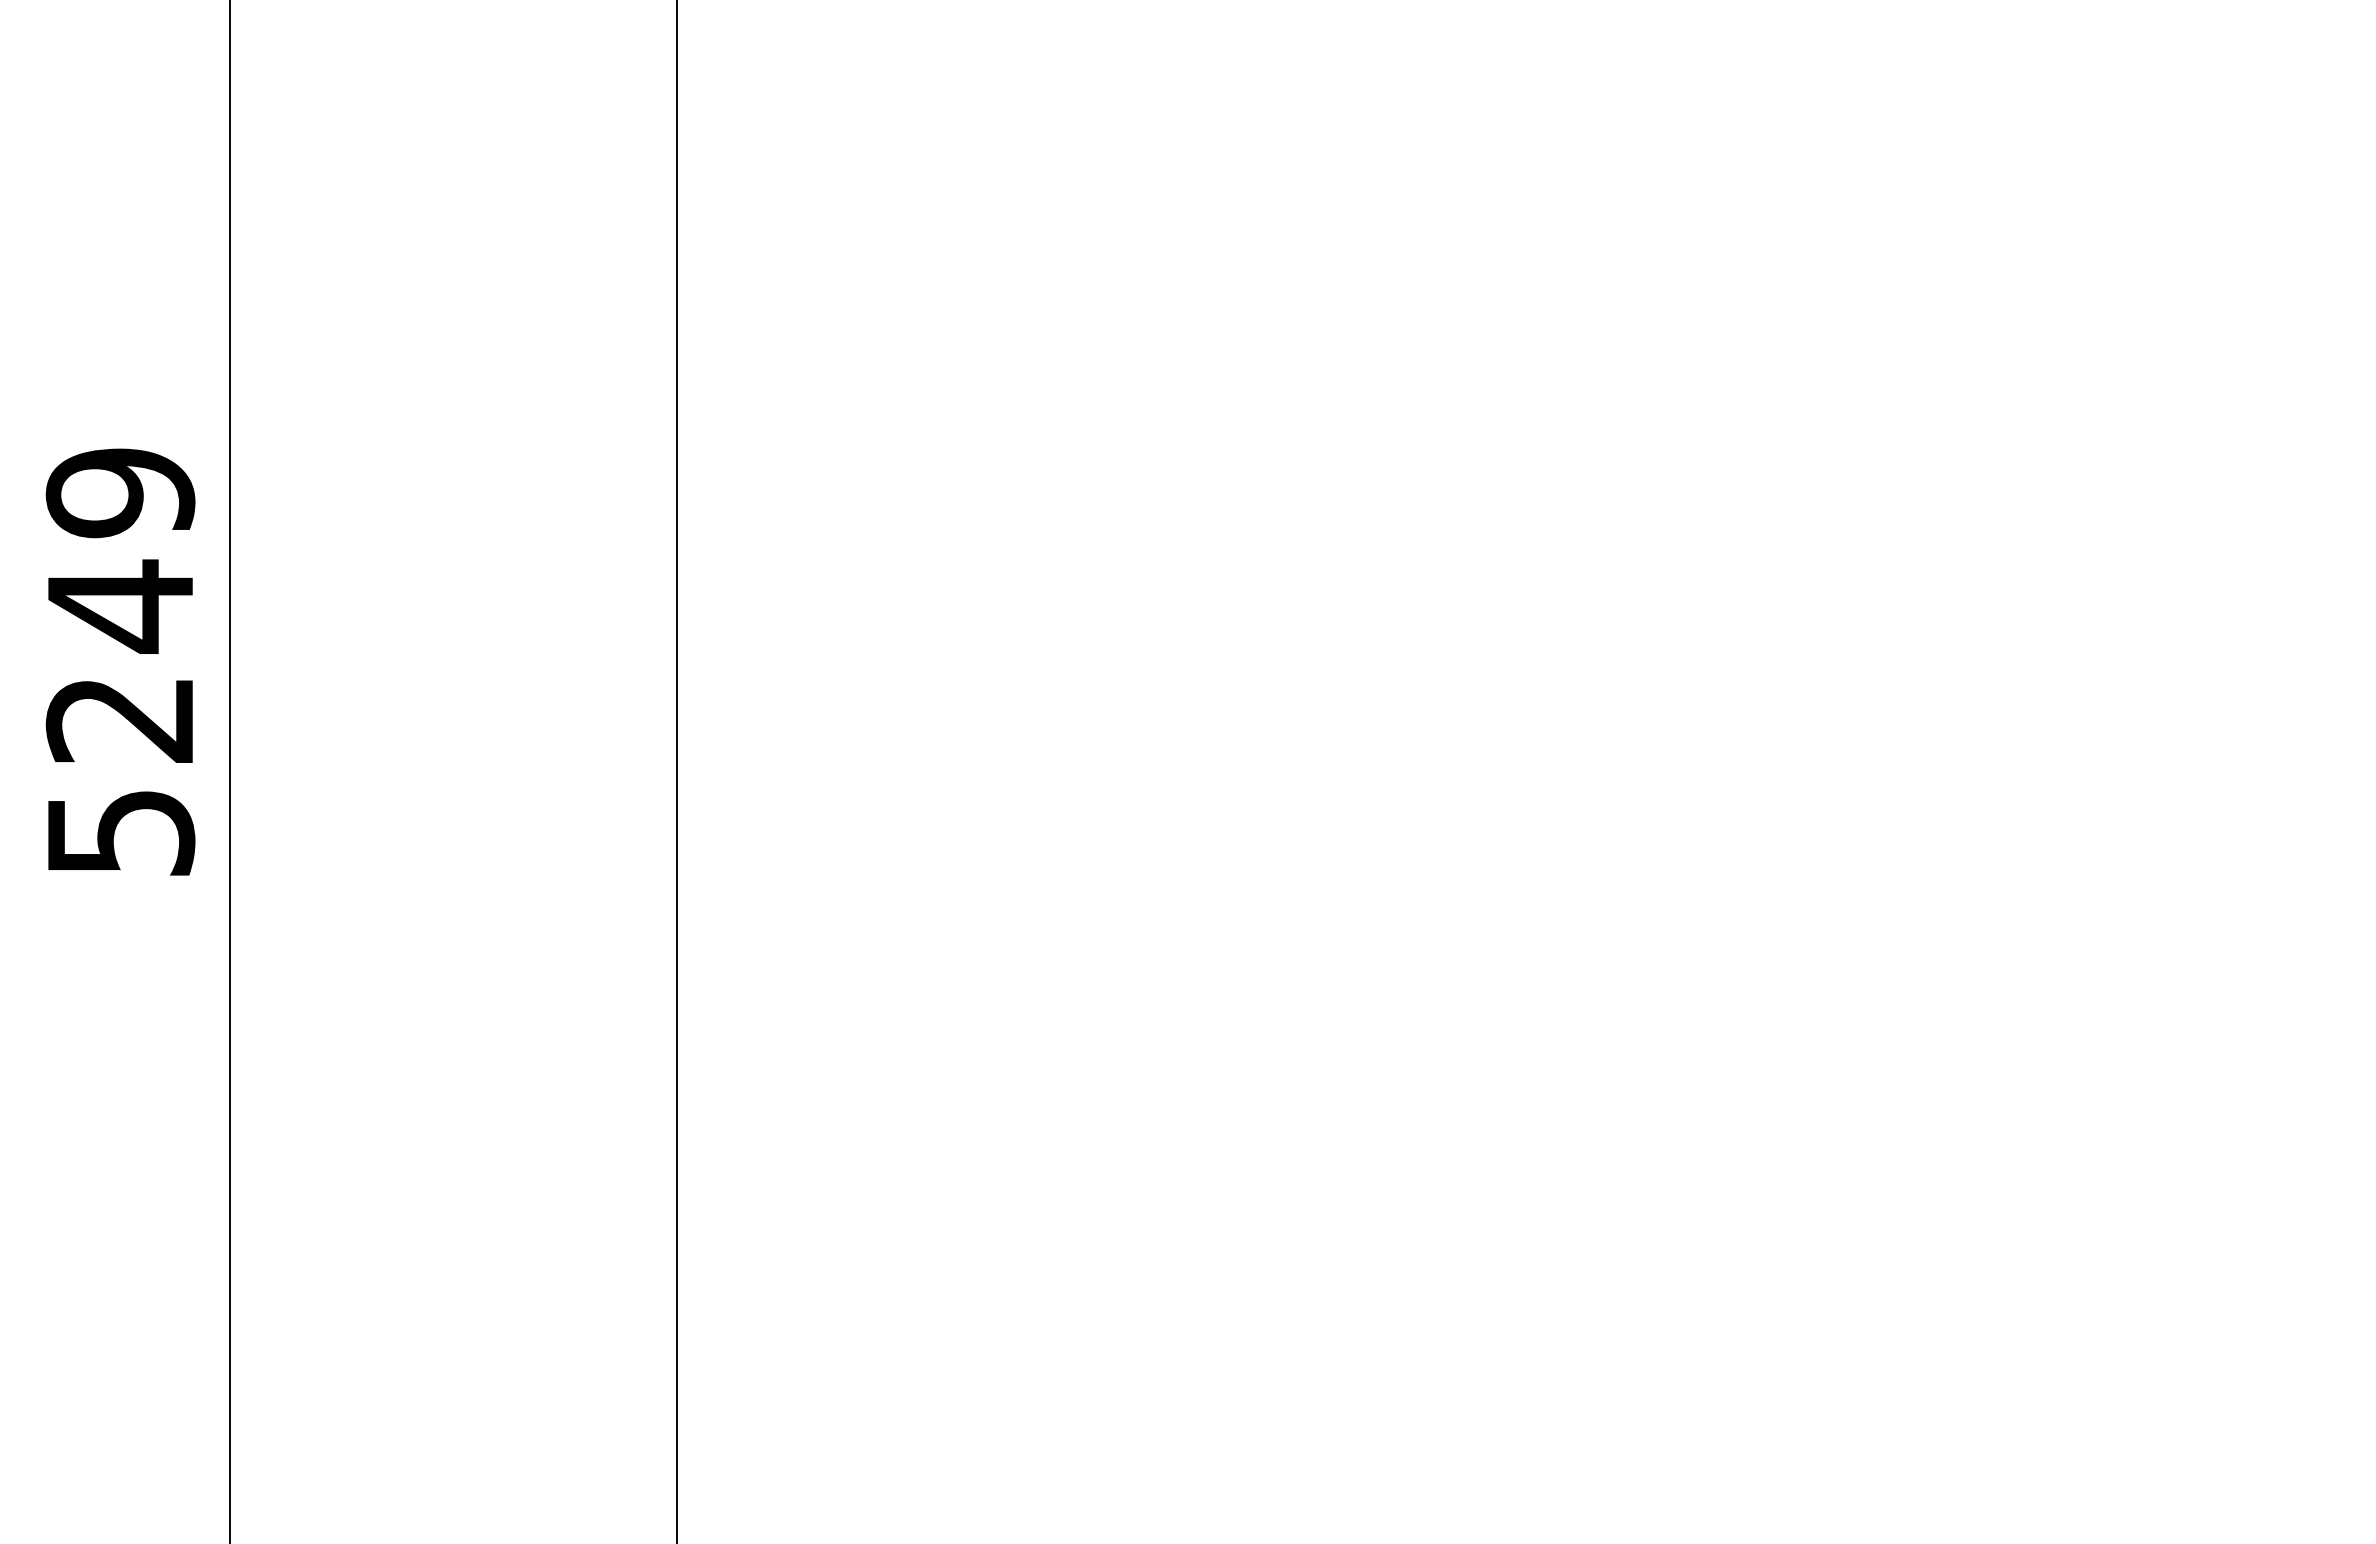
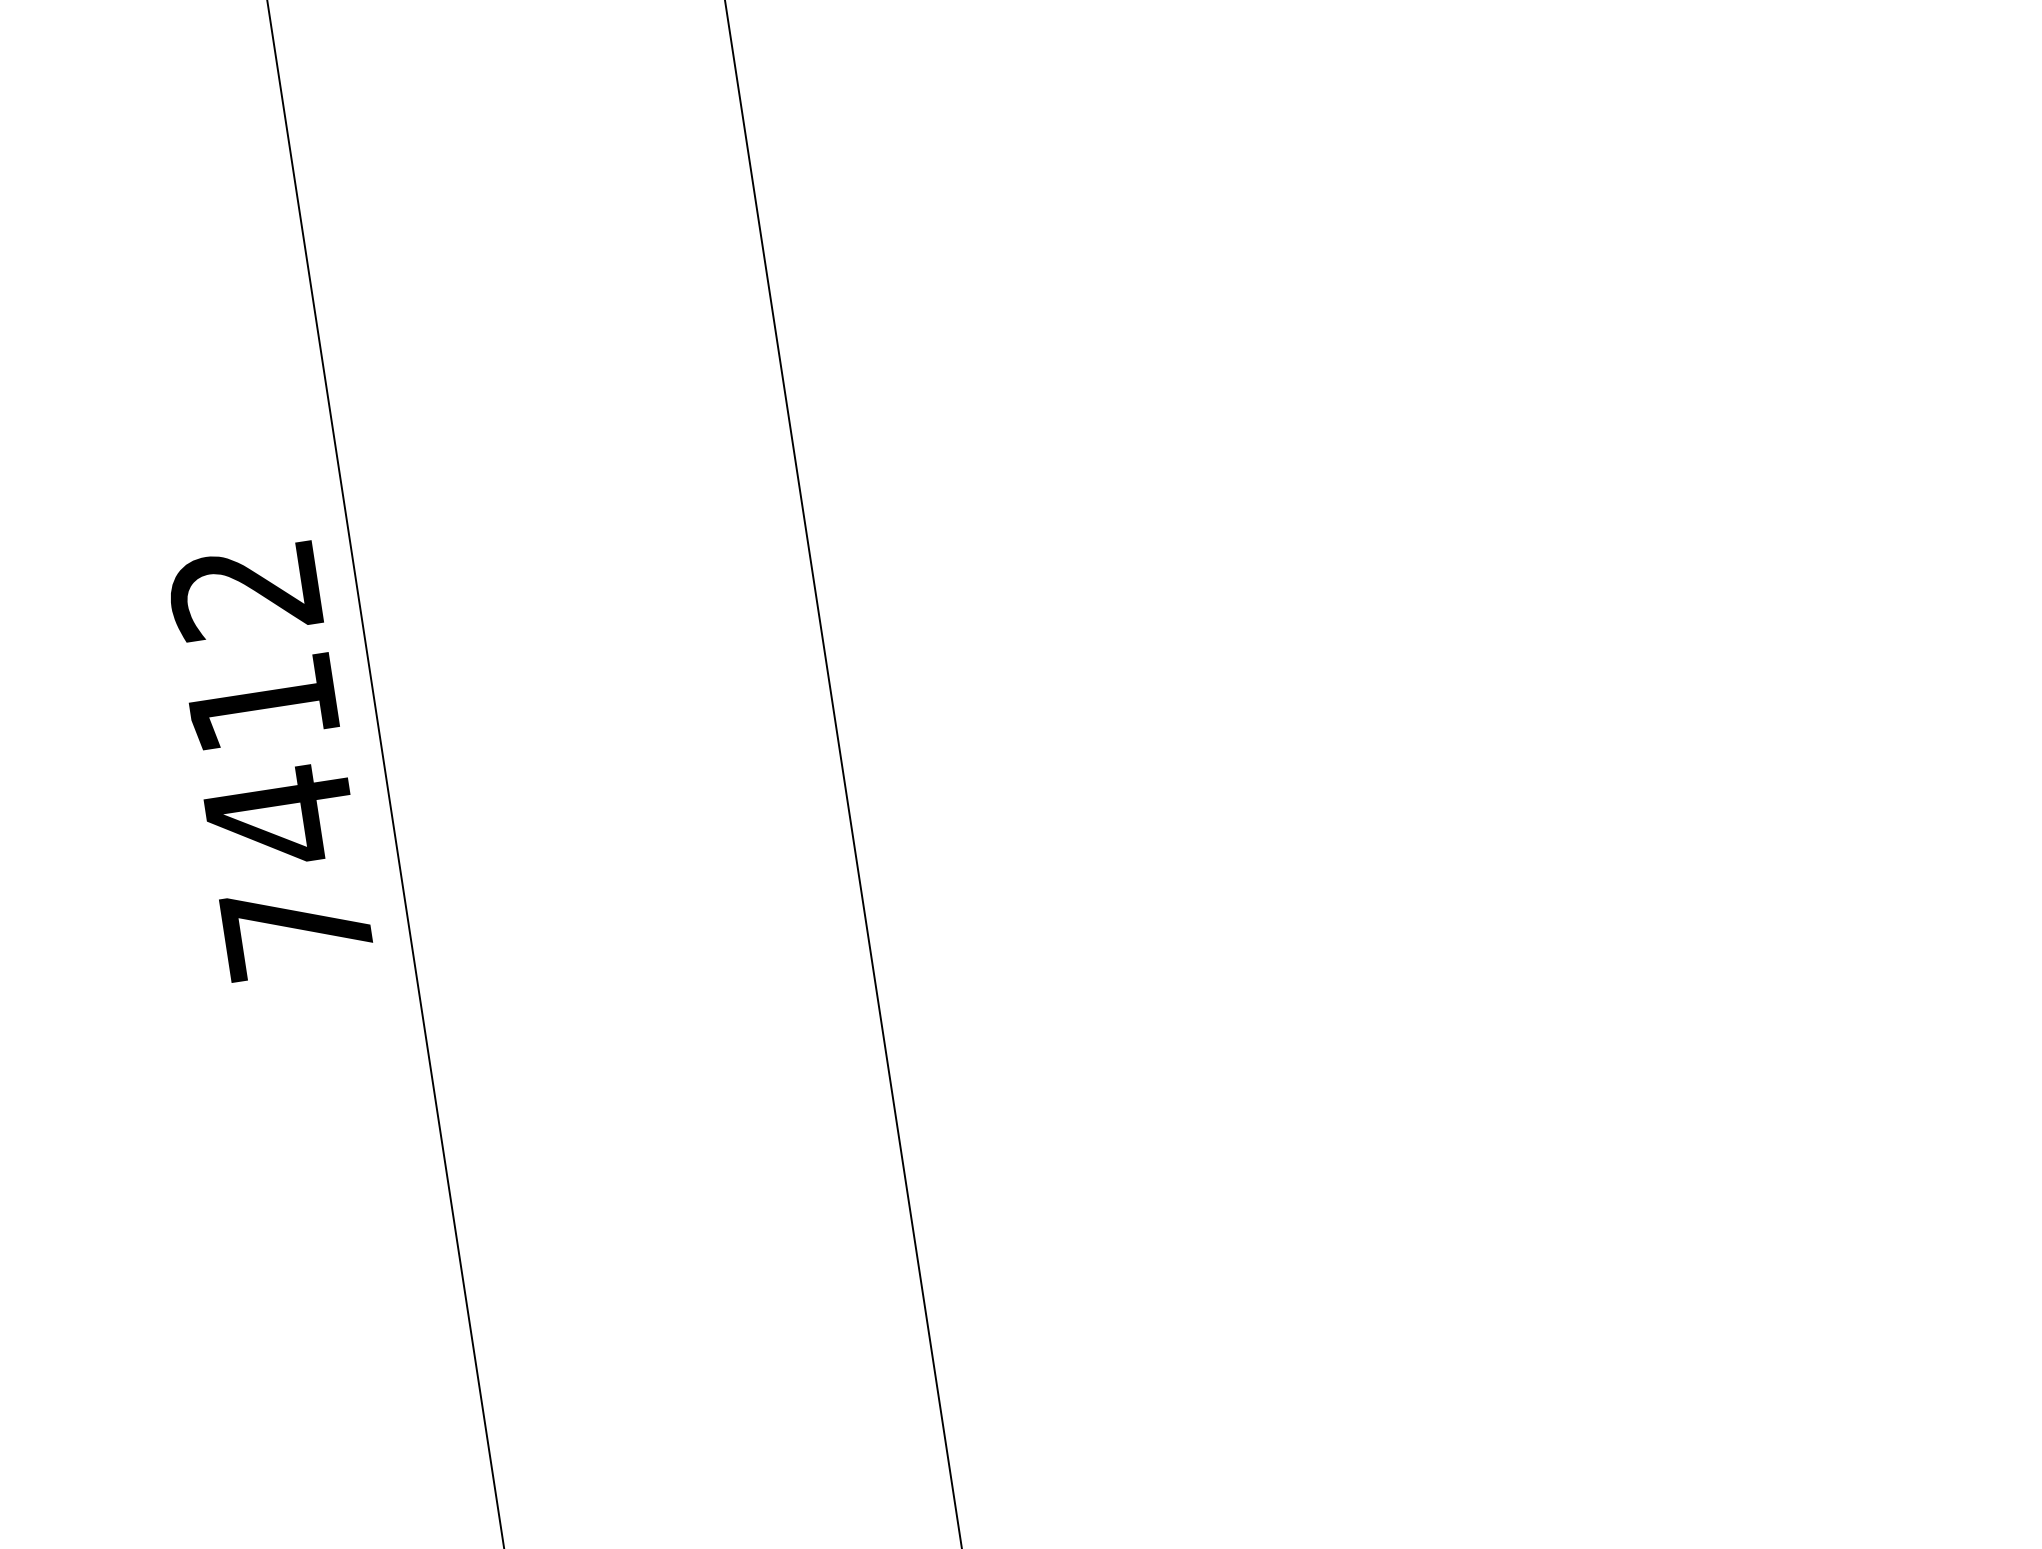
text: (120, 661) -> (271, 758), 5249 -> 7412

